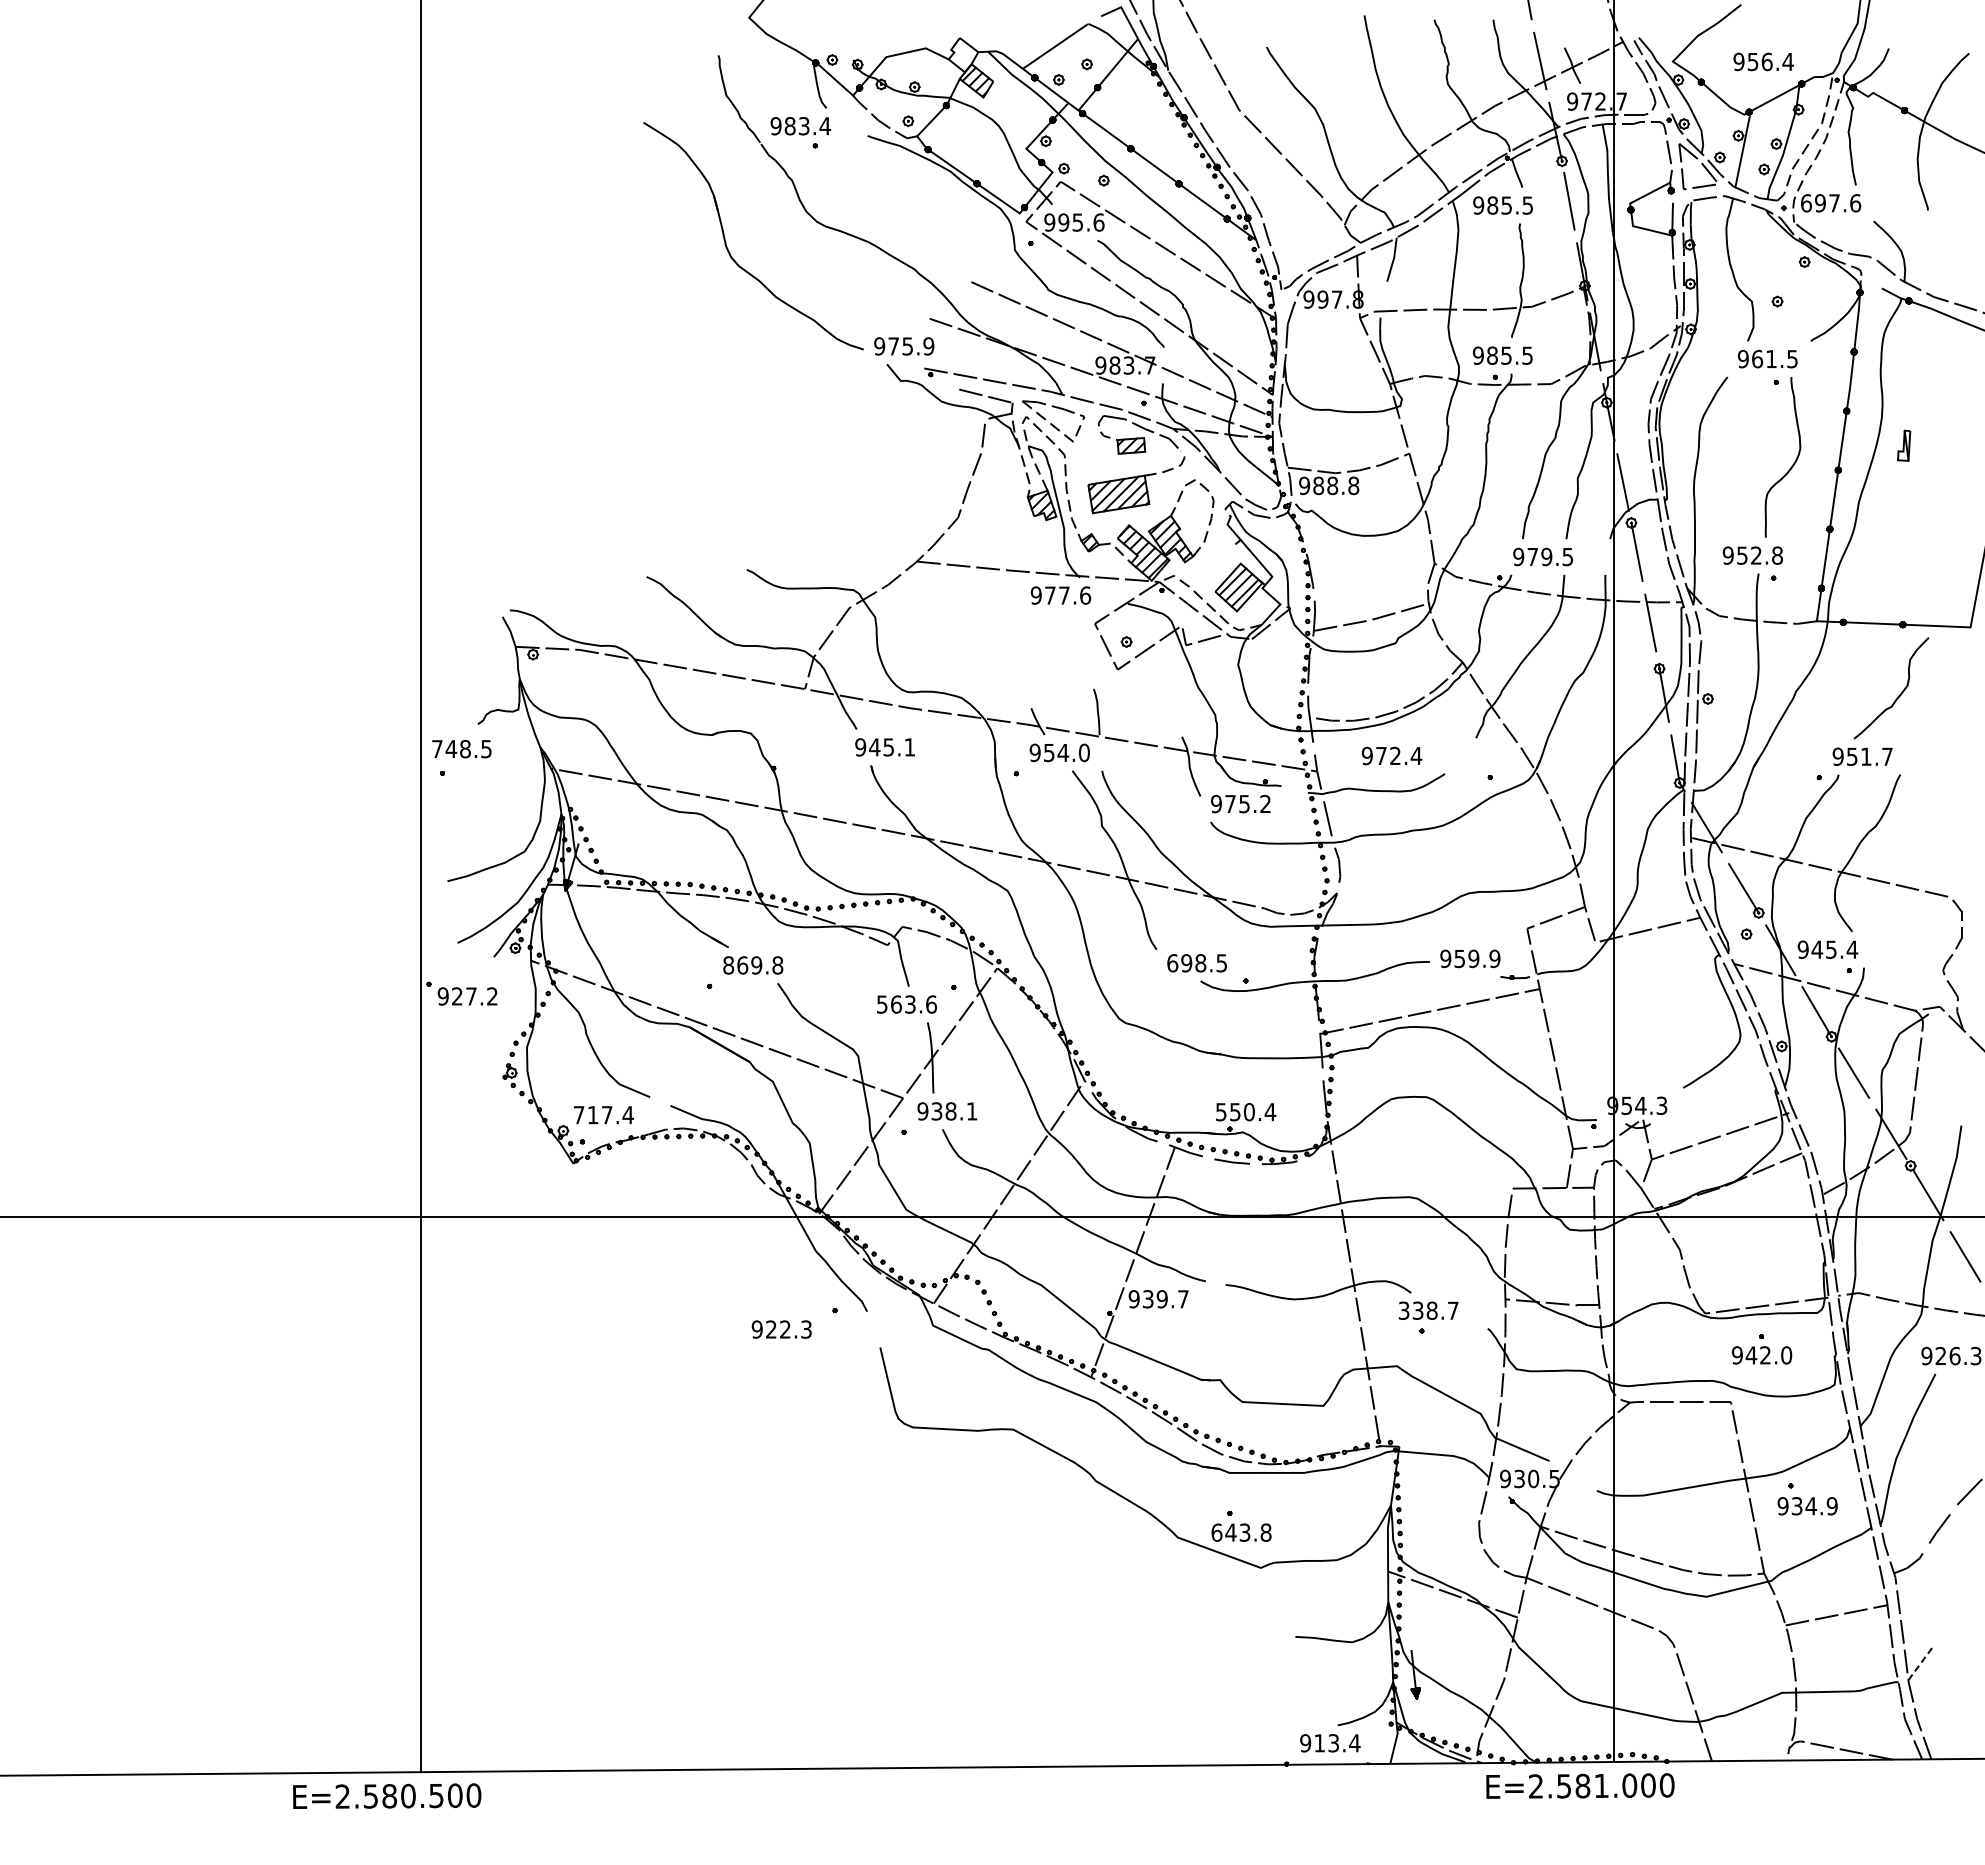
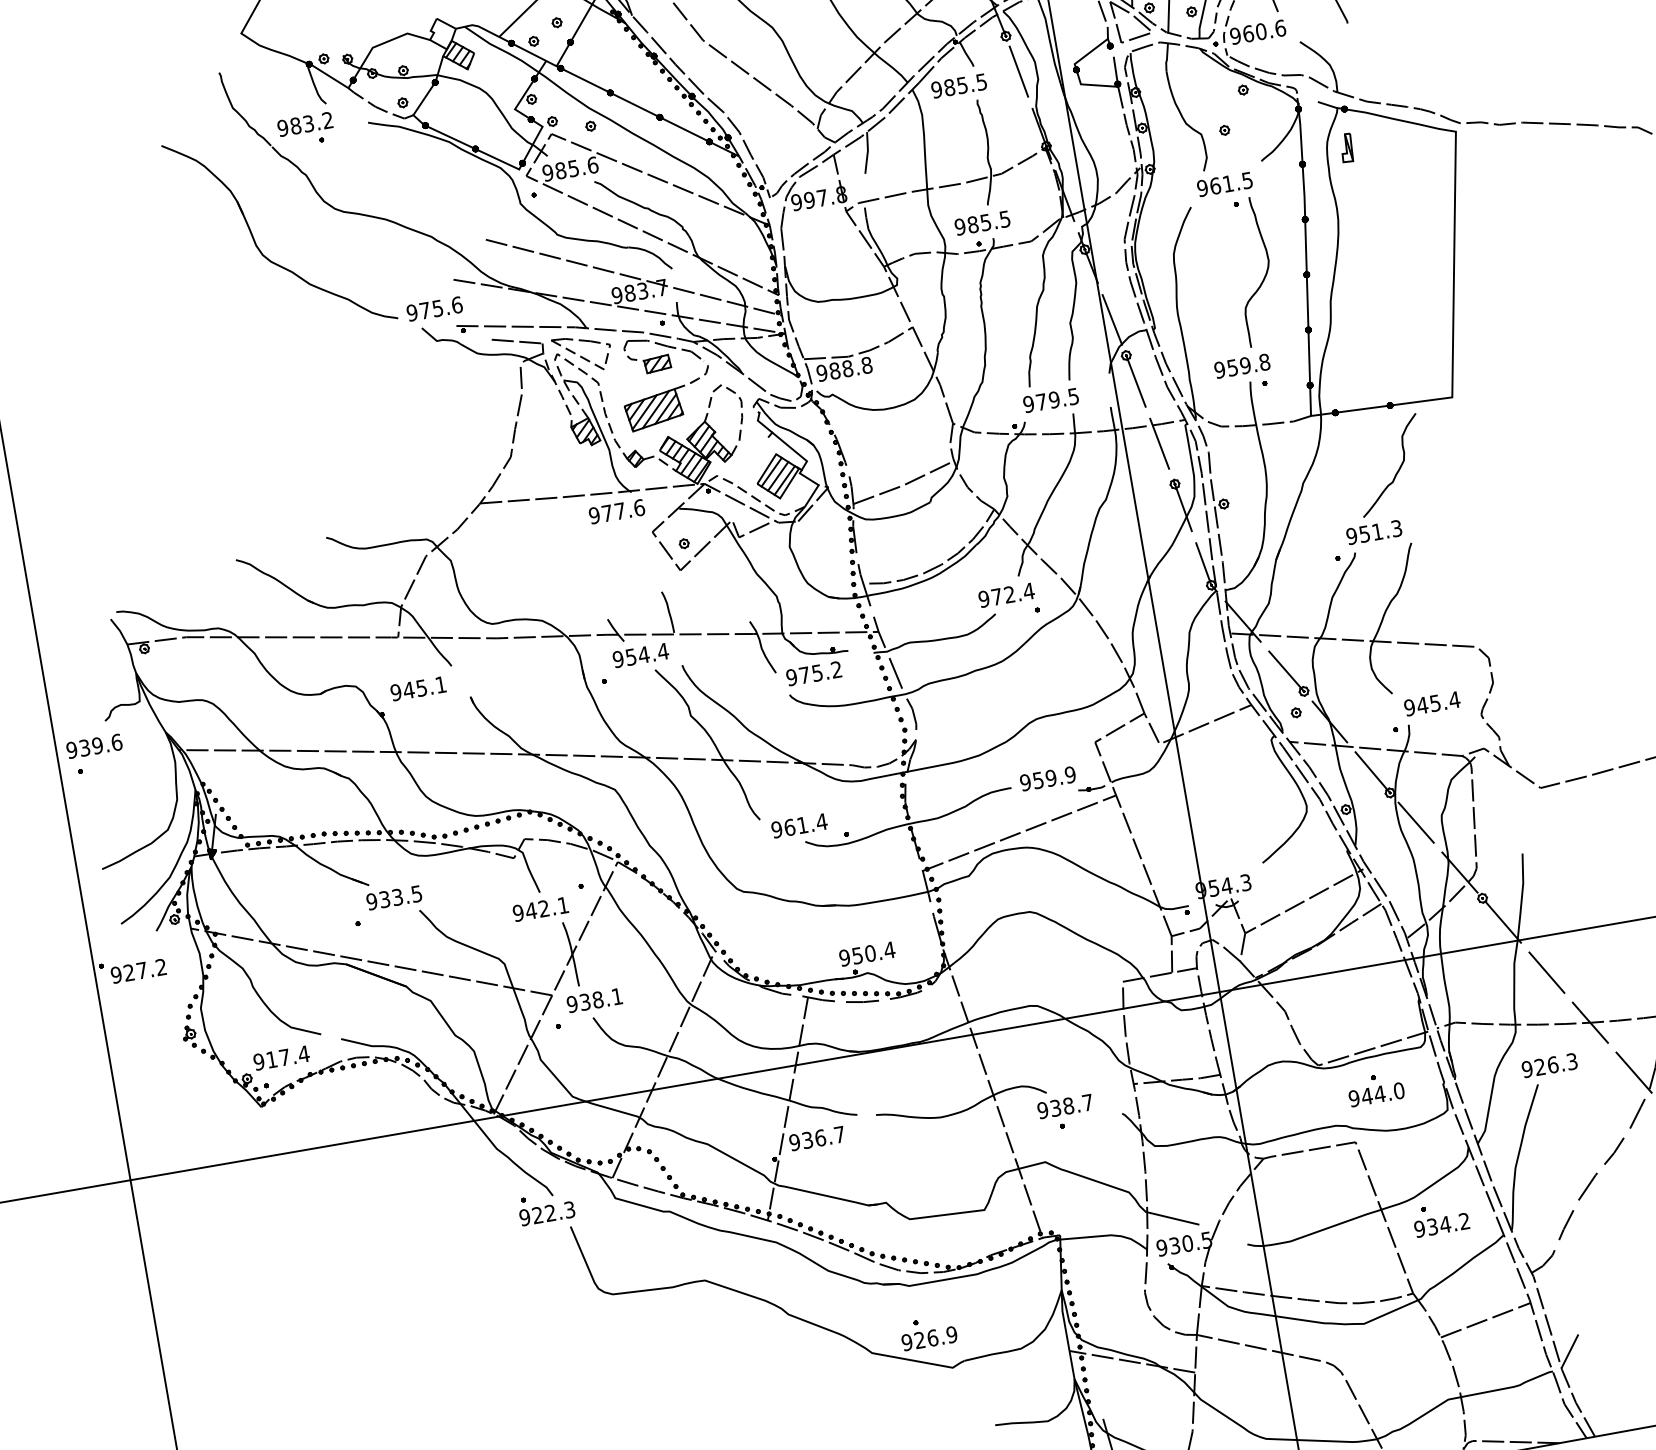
text: (825, 126) -> (328, 120), 983.4 -> 983.2
text: (1820, 203) -> (1248, 34), 697.6 -> 960.6
text: (1063, 222) -> (560, 170), 995.6 -> 985.6
text: (928, 346) -> (456, 305), 975.9 -> 975.6
part: (1904, 445) -> (1347, 147), moved
text: (1755, 555) -> (1244, 365), 952.8 -> 959.8
text: (884, 747) -> (417, 688), moved
text: (461, 748) -> (93, 745), 748.5 -> 939.6
text: (1084, 752) -> (663, 651), 954.0 -> 954.4
text: (1391, 755) -> (1006, 594), moved
text: (1887, 756) -> (1396, 528), 951.7 -> 951.3
text: (1827, 949) -> (1431, 703), moved
text: (1197, 963) -> (799, 826), 698.5 -> 961.4
text: (753, 965) -> (394, 897), 869.8 -> 933.5
text: (906, 1004) -> (540, 909), 563.6 -> 942.1
text: (1220, 1111) -> (843, 957), 550.4 -> 950.4
text: (578, 1115) -> (258, 1062), 717.4 -> 917.4
text: (1161, 1299) -> (819, 1138), 939.7 -> 936.7
text: (1403, 1310) -> (1042, 1110), 338.7 -> 938.7
text: (781, 1329) -> (547, 1213), moved
text: (1765, 1355) -> (1379, 1094), 942.0 -> 944.0
text: (1831, 1506) -> (1463, 1221), 934.9 -> 934.2
text: (1241, 1532) -> (929, 1338), 643.8 -> 926.9
line: (1920, 1663) -> (1569, 1351), dashed -> solid

